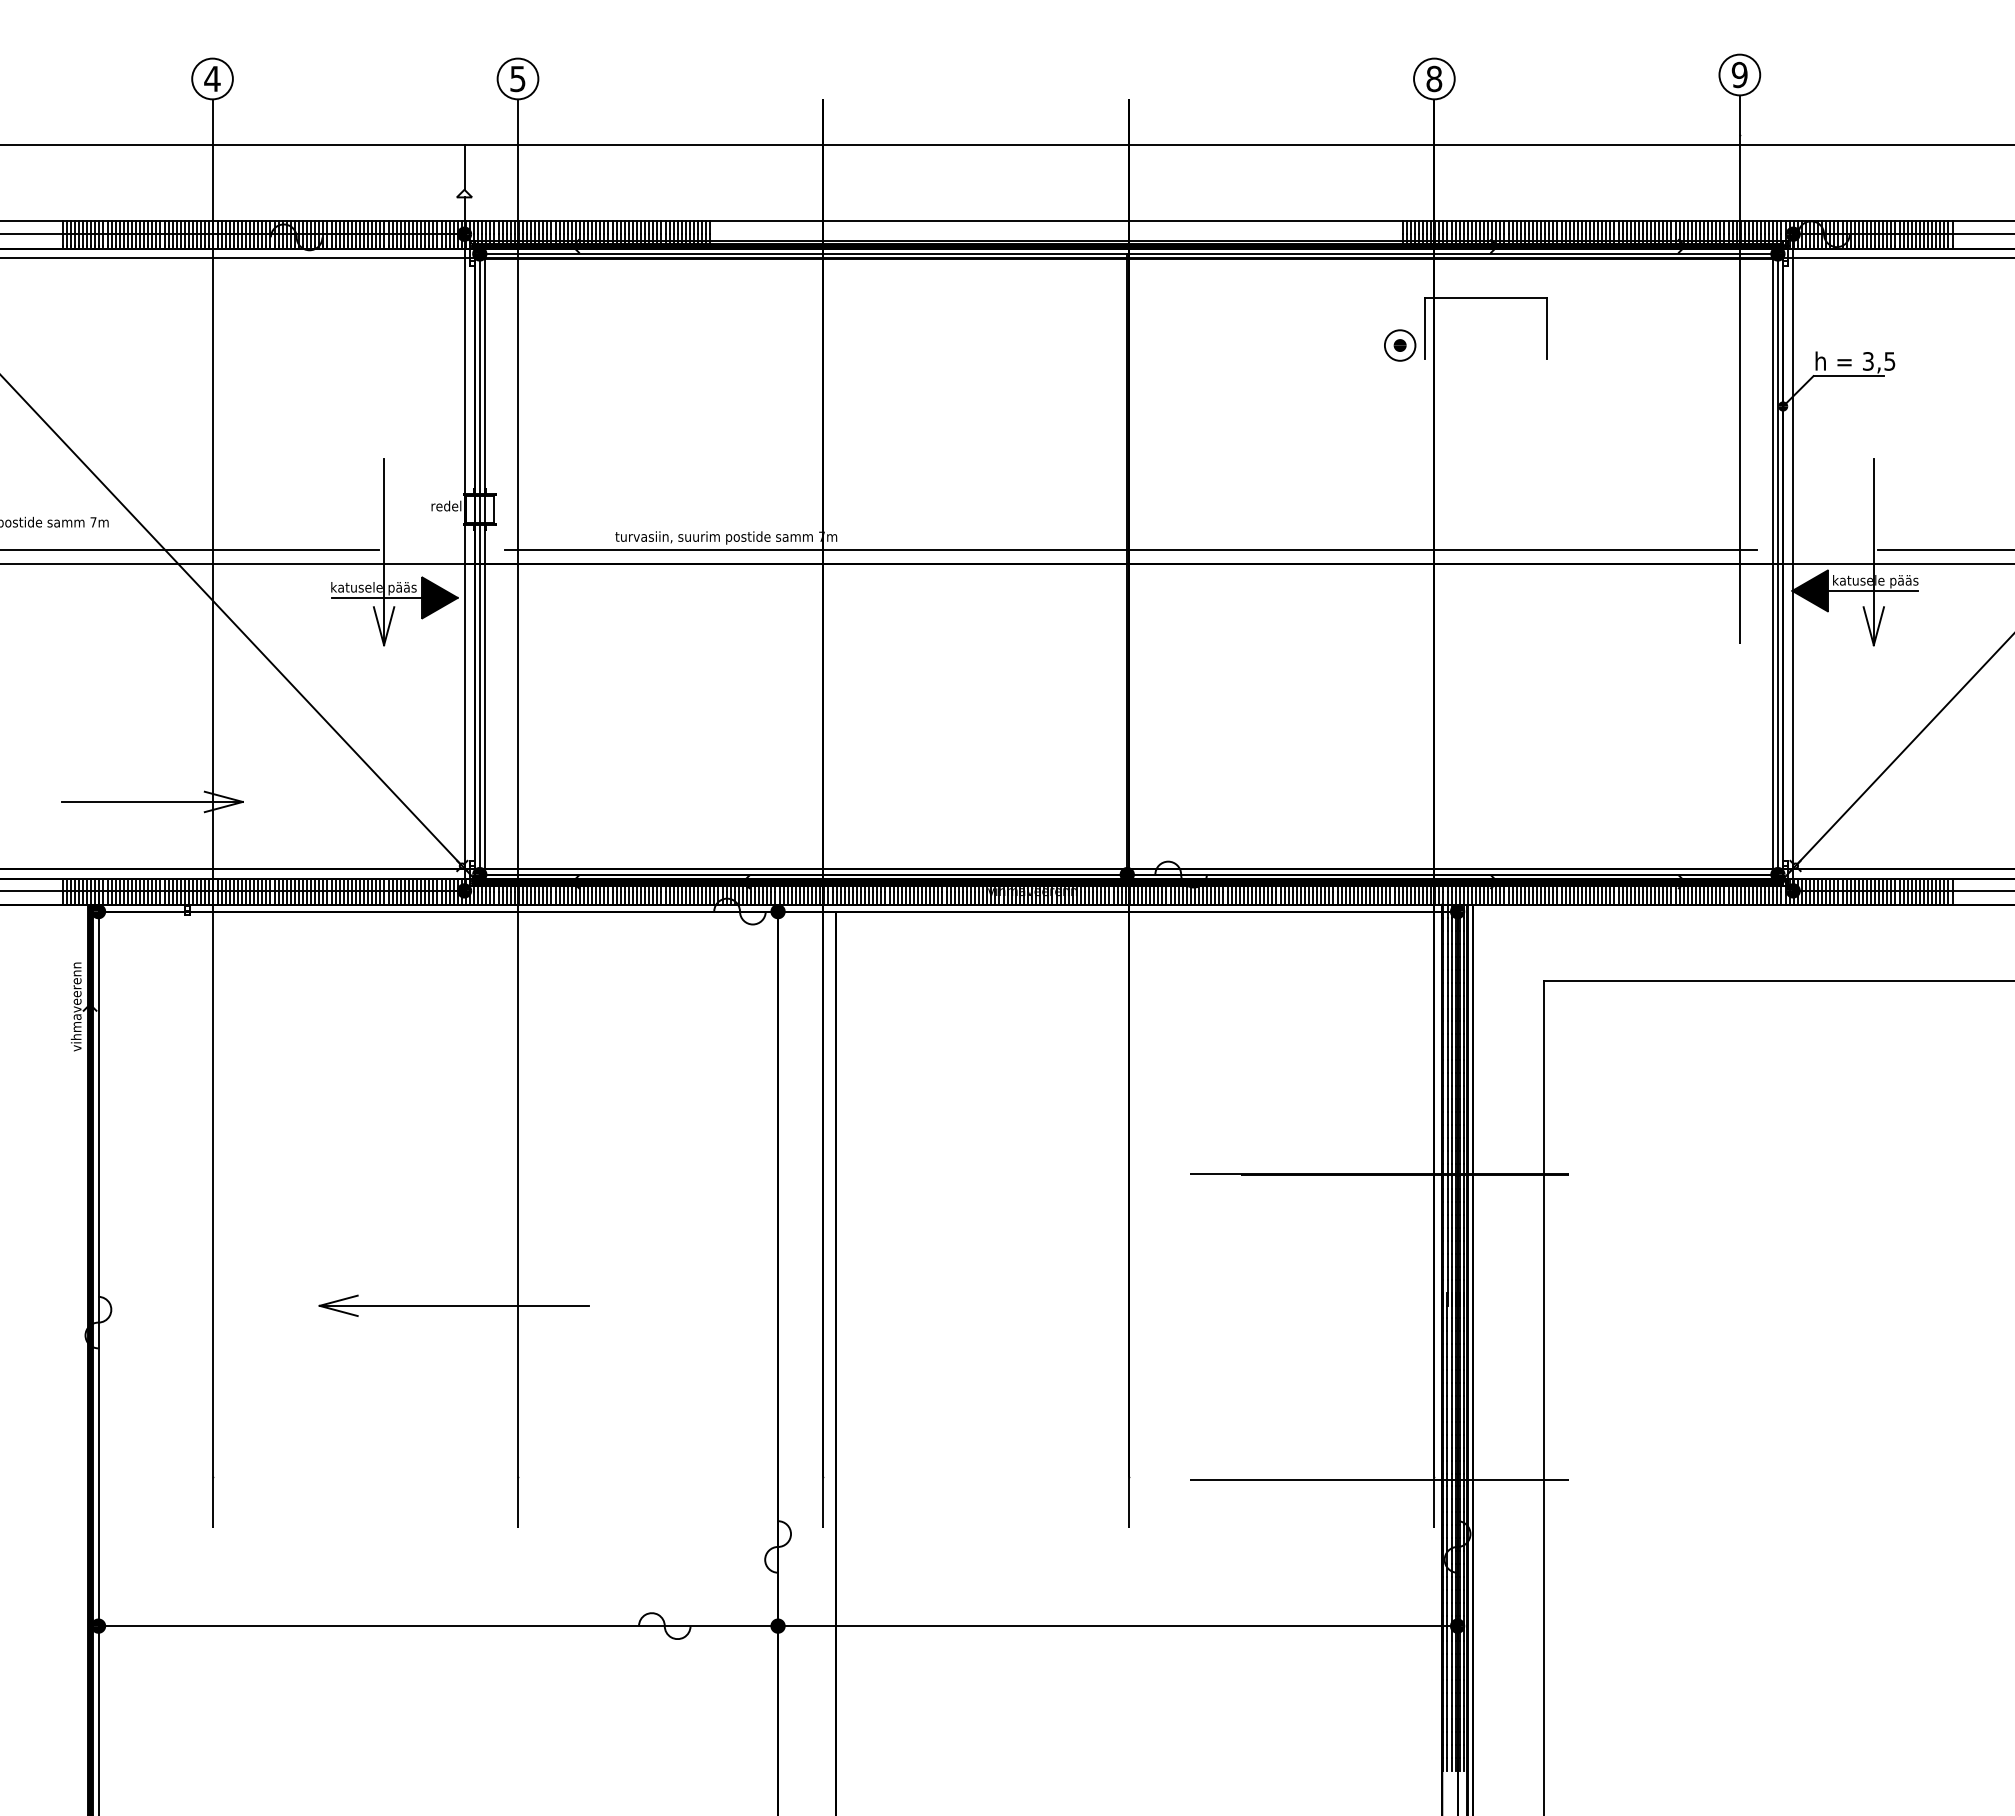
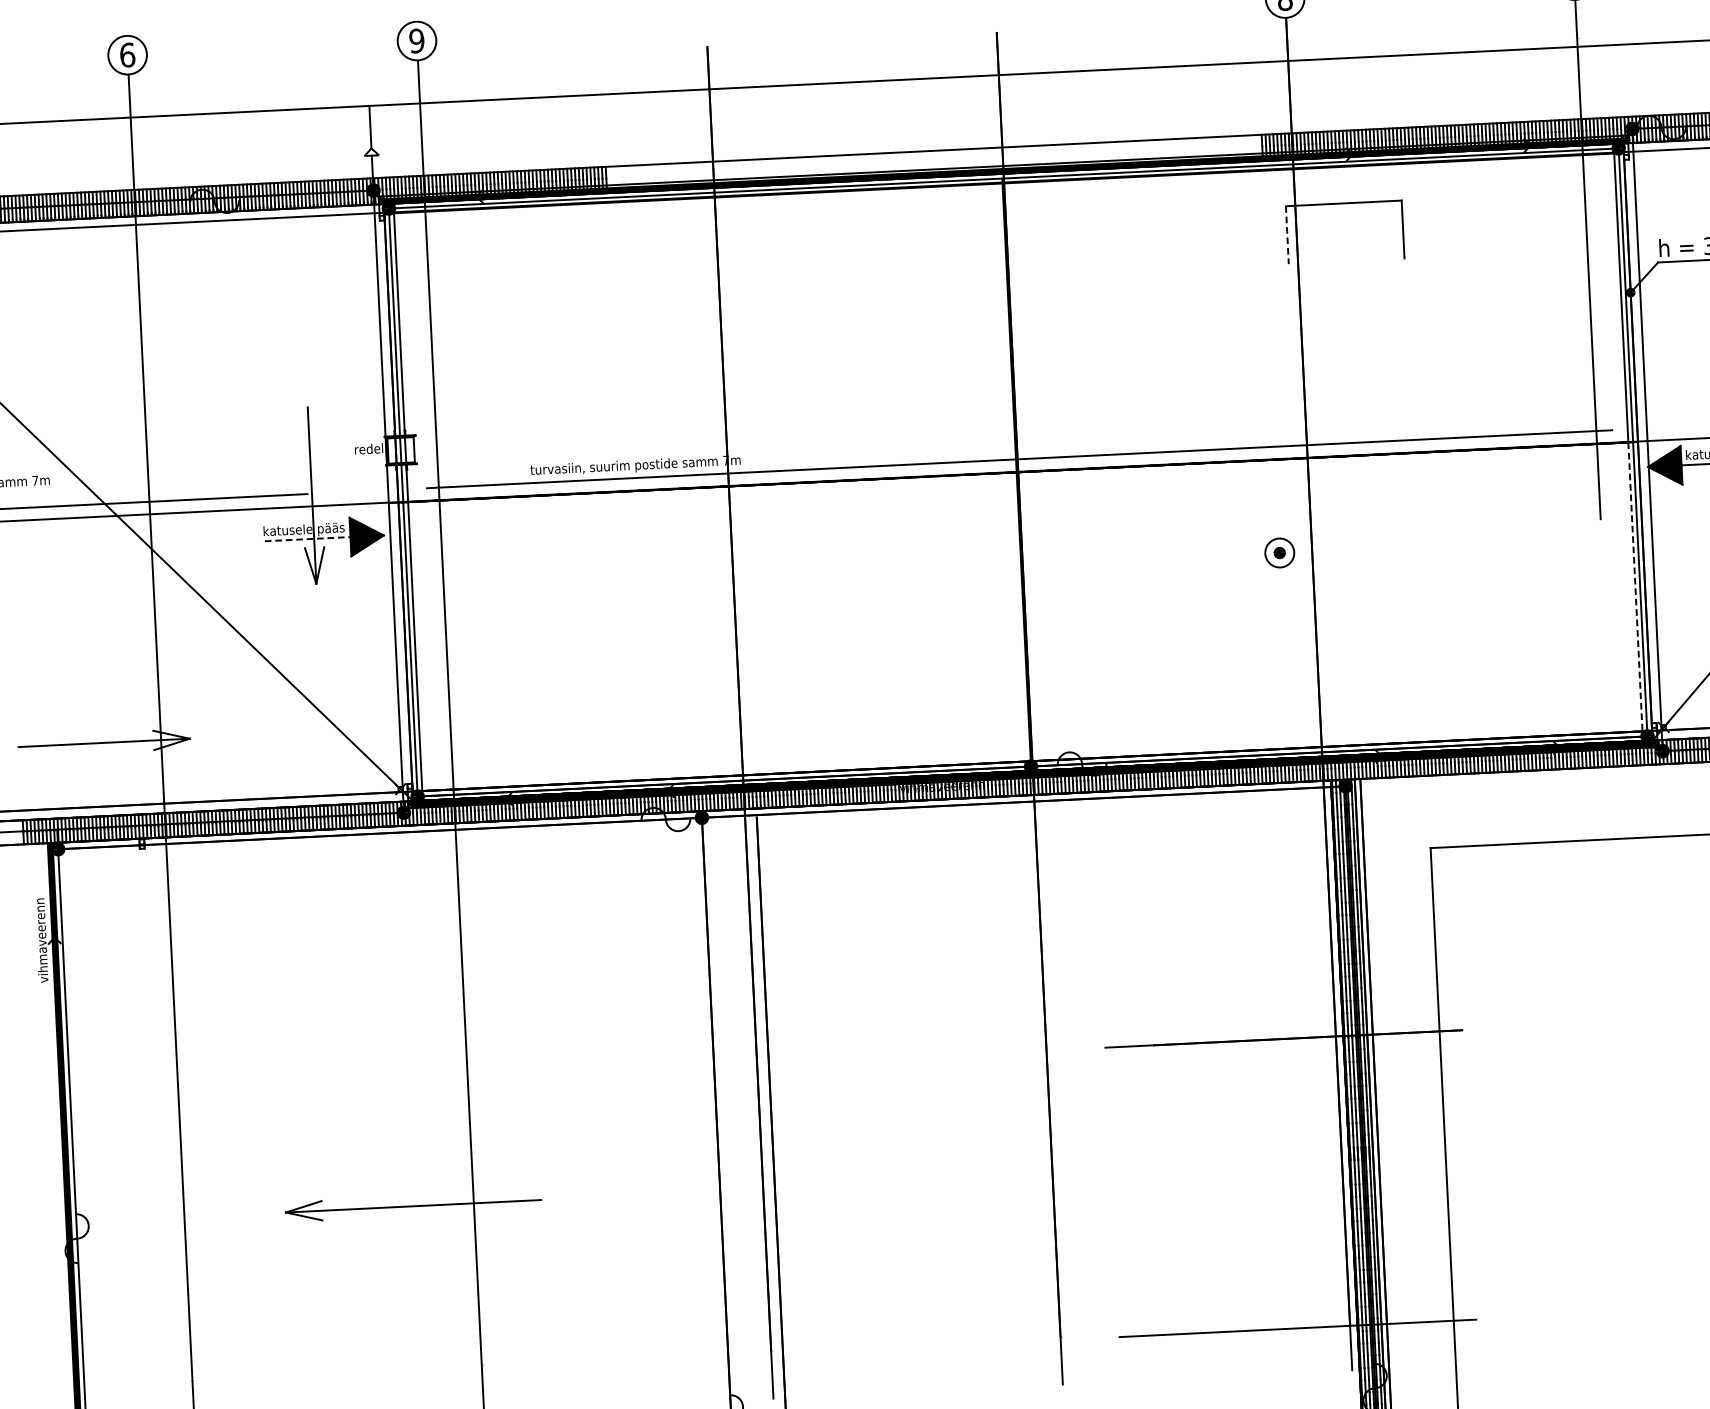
text: (212, 78) -> (127, 54), 4 -> 6
text: (517, 78) -> (416, 40), 5 -> 9
line: (1424, 328) -> (1287, 235), solid -> dashed
part: (1400, 345) -> (1280, 552), moved
line: (377, 597) -> (307, 538), solid -> dashed
line: (1772, 717) -> (1635, 587), solid -> dashed

